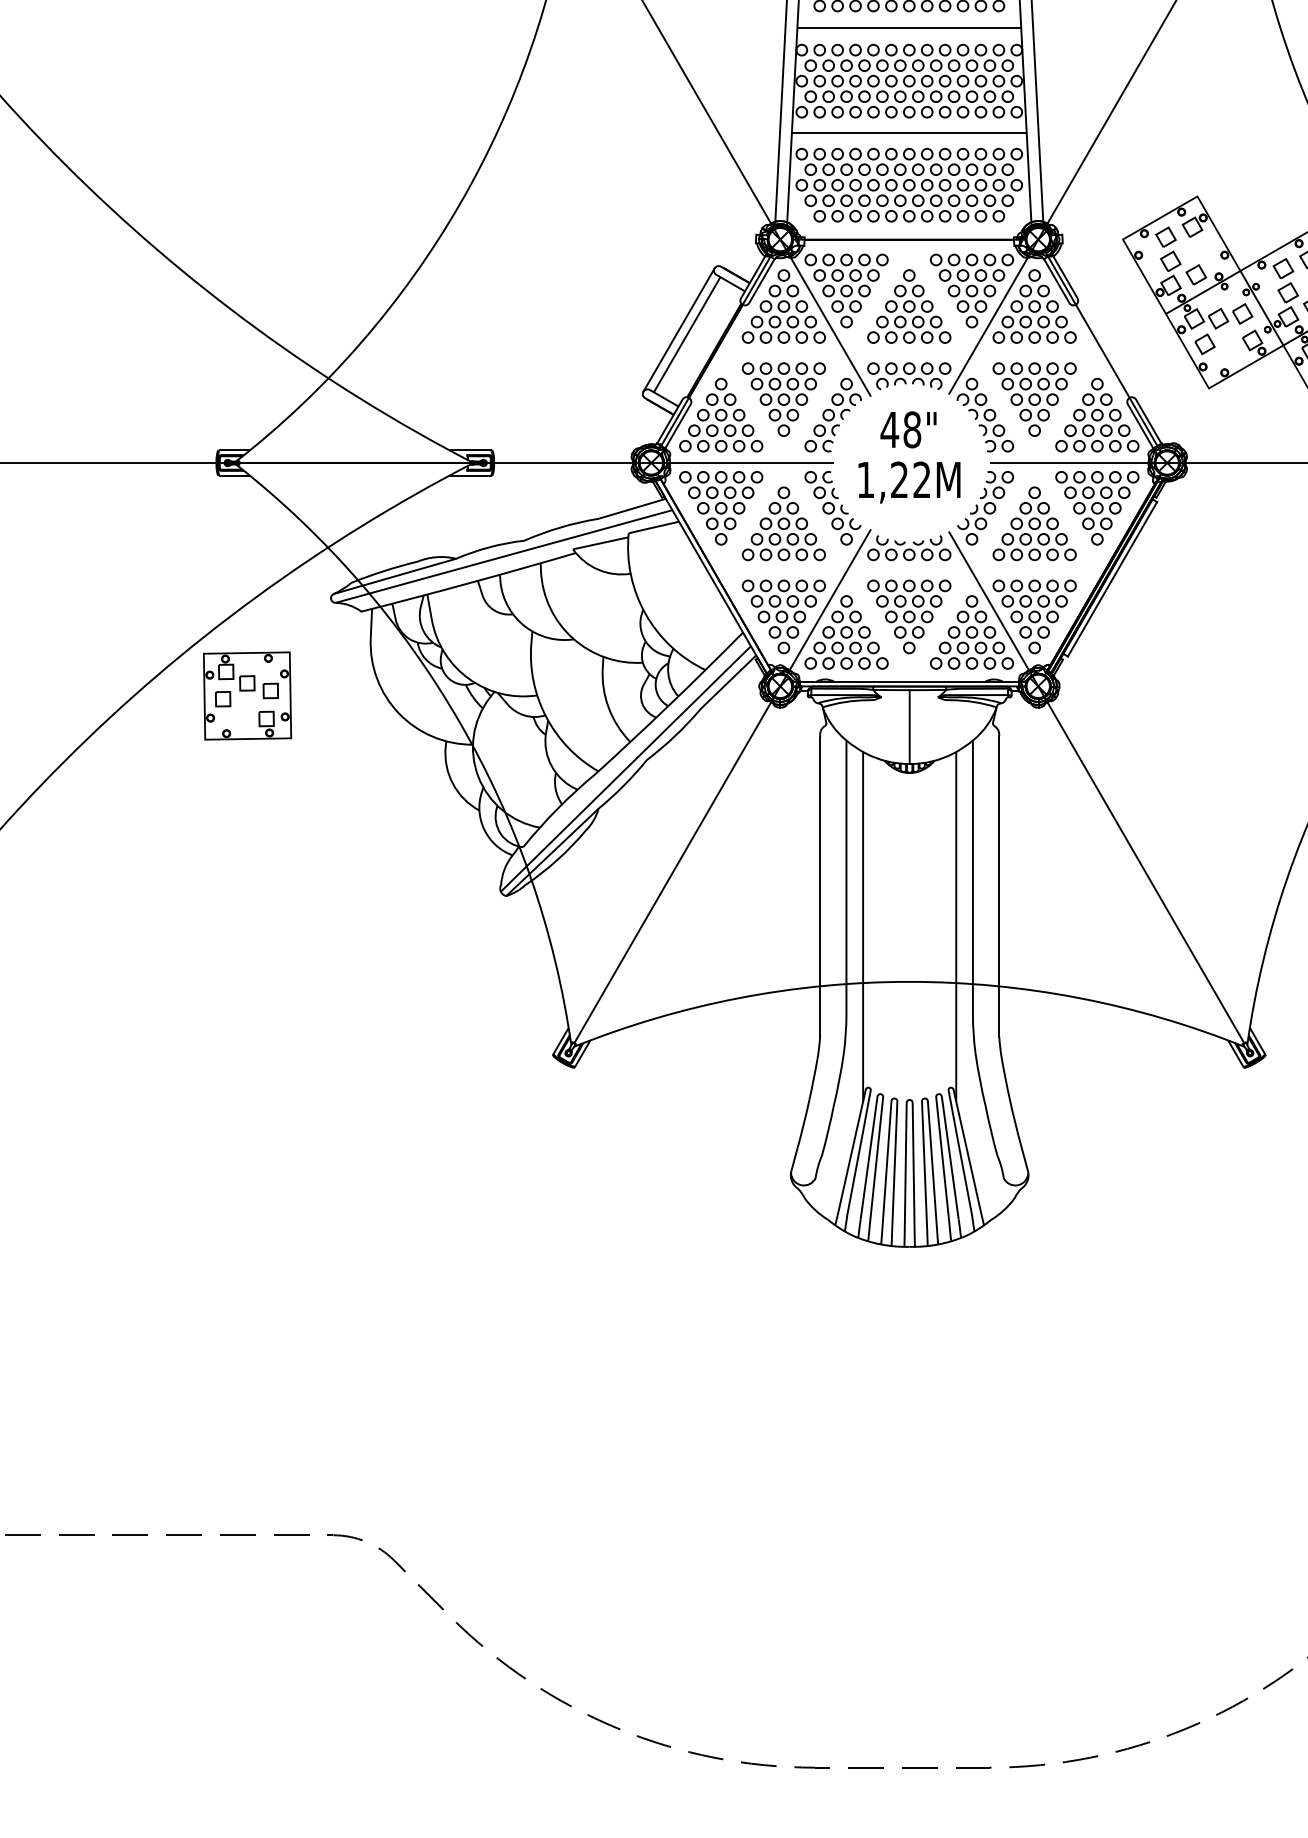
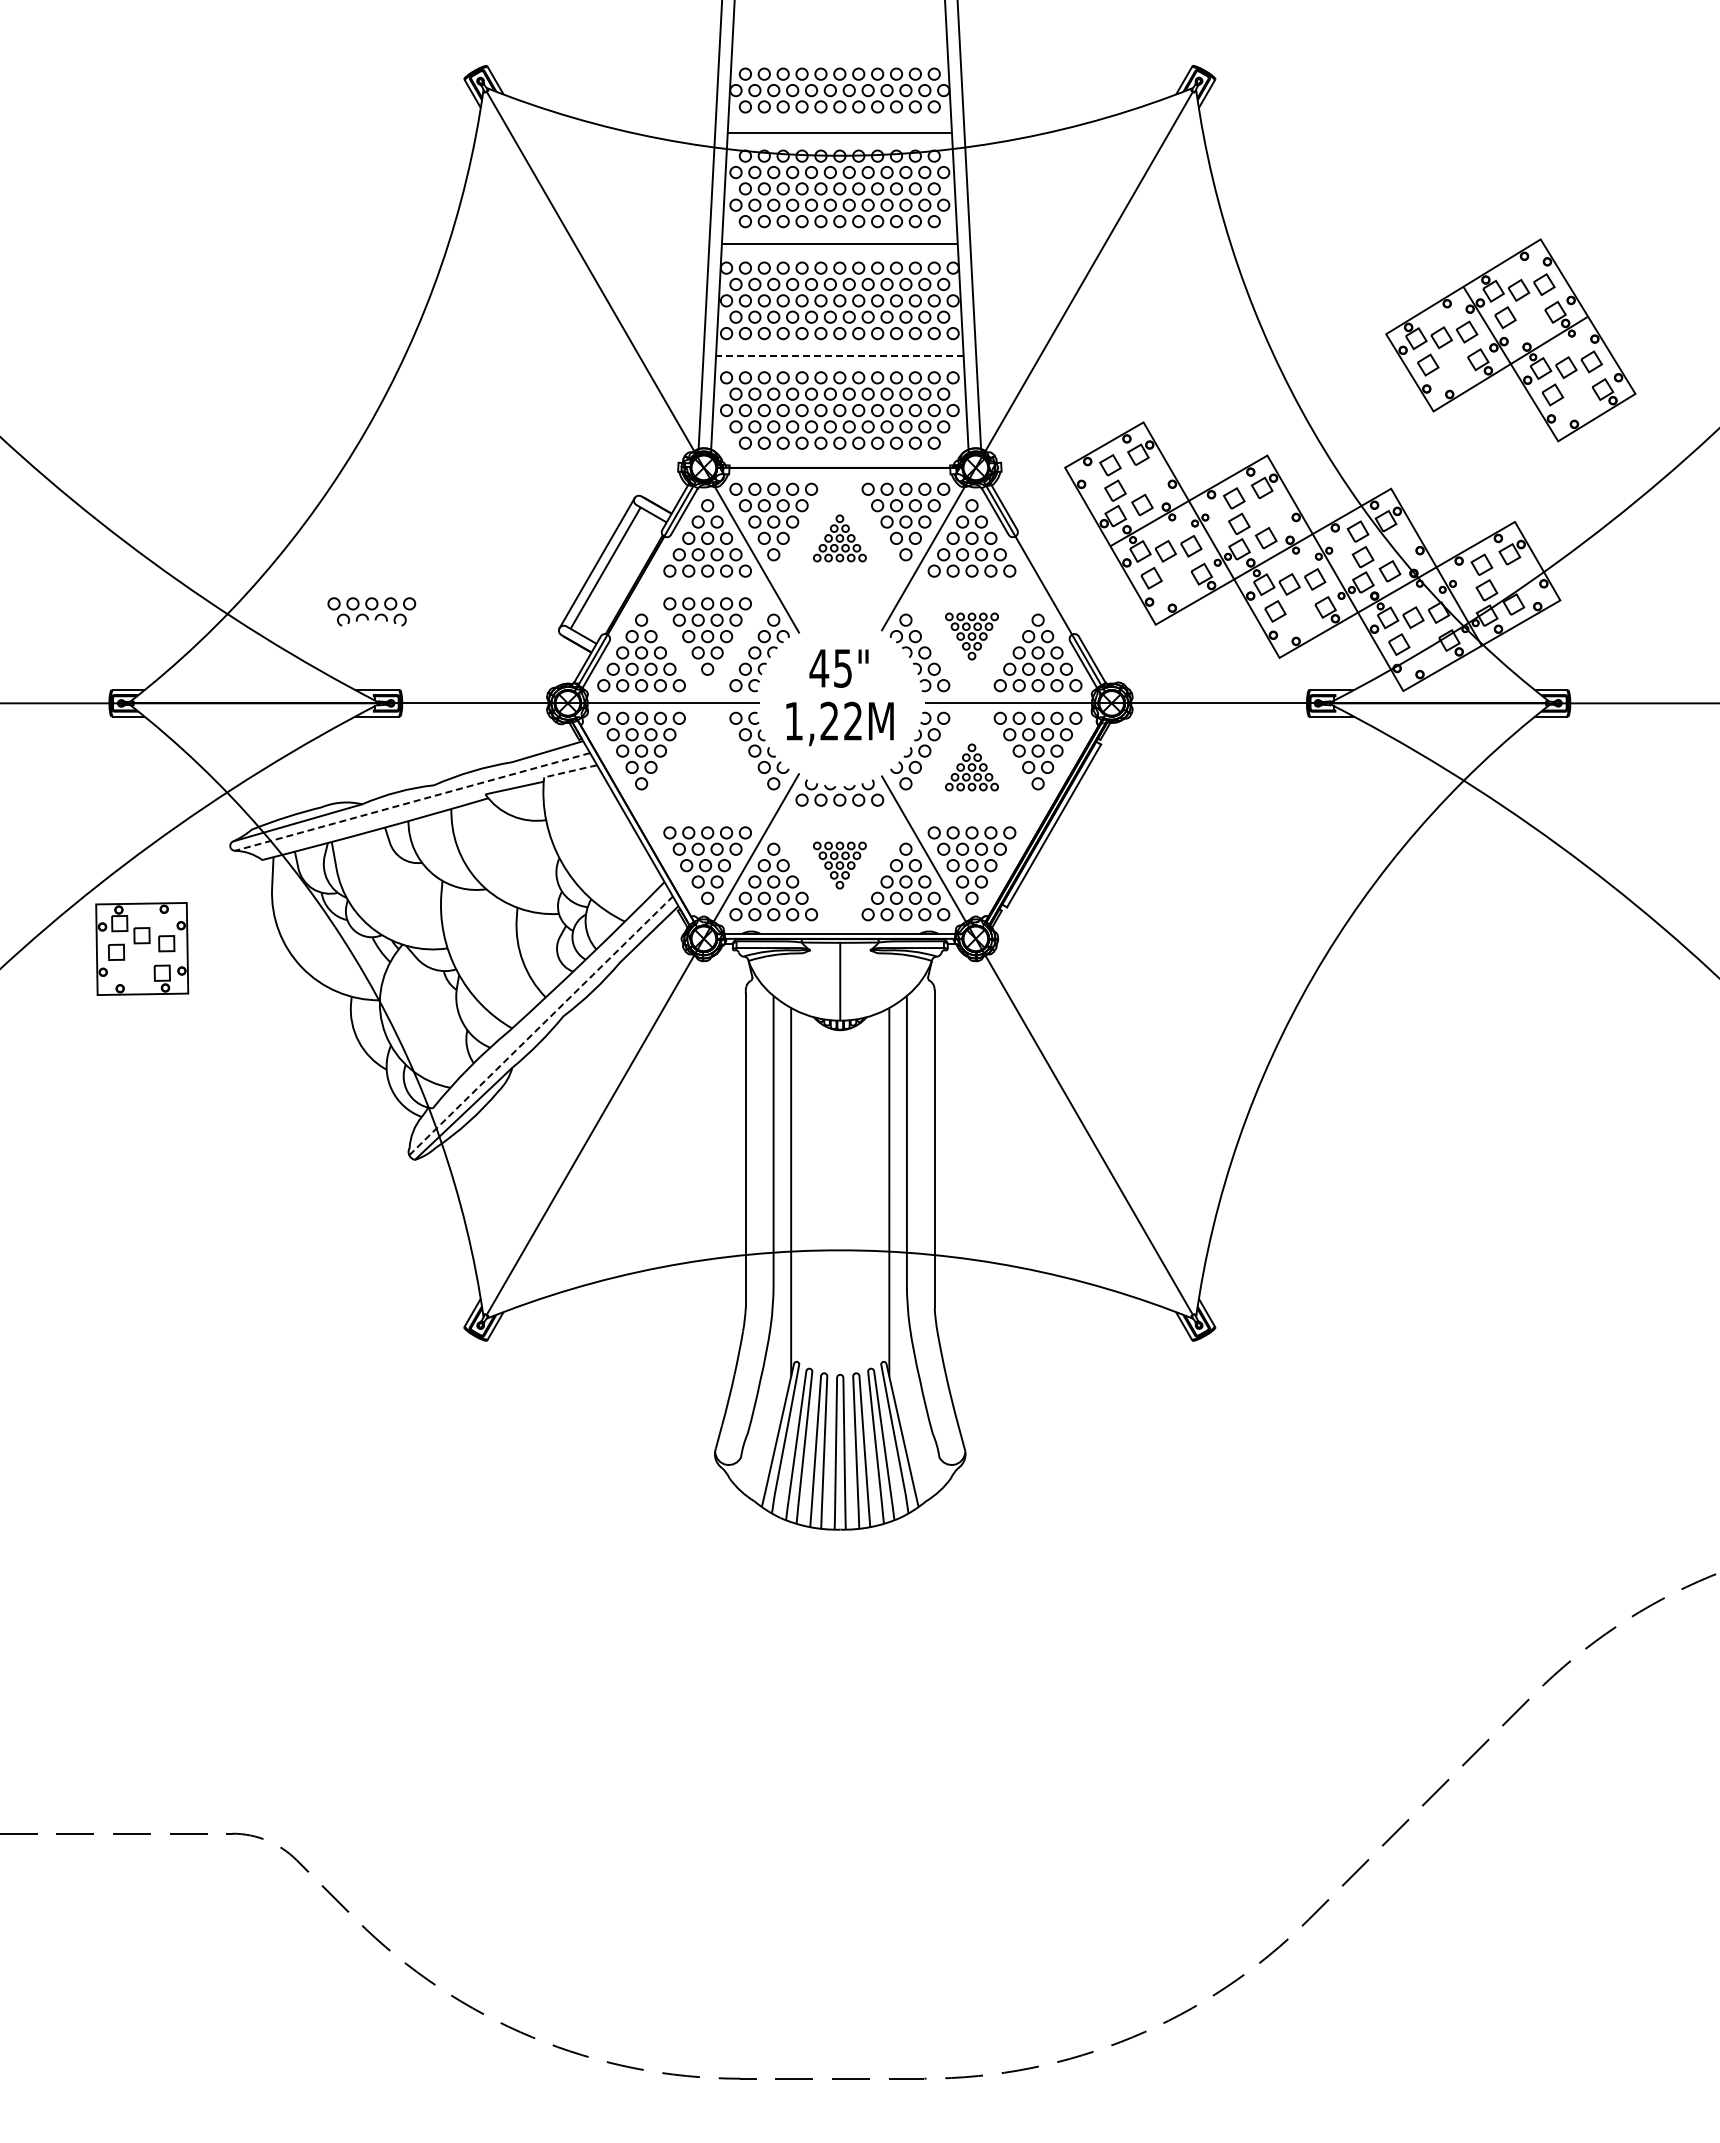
line: (908, 133) -> (839, 355), solid -> dashed
part: (908, 306) -> (839, 538), size x0.6
part: (908, 375) -> (371, 611), moved
part: (1034, 399) -> (971, 636), size x0.6
text: (911, 428) -> (842, 667), 48" -> 45"
part: (783, 523) -> (707, 767), removed
part: (1034, 523) -> (971, 767), size x0.6
line: (653, 527) -> (570, 771), solid -> dashed
line: (503, 557) -> (412, 802), solid -> dashed
part: (908, 616) -> (839, 865), size x0.6
line: (626, 768) -> (541, 1025), solid -> dashed

